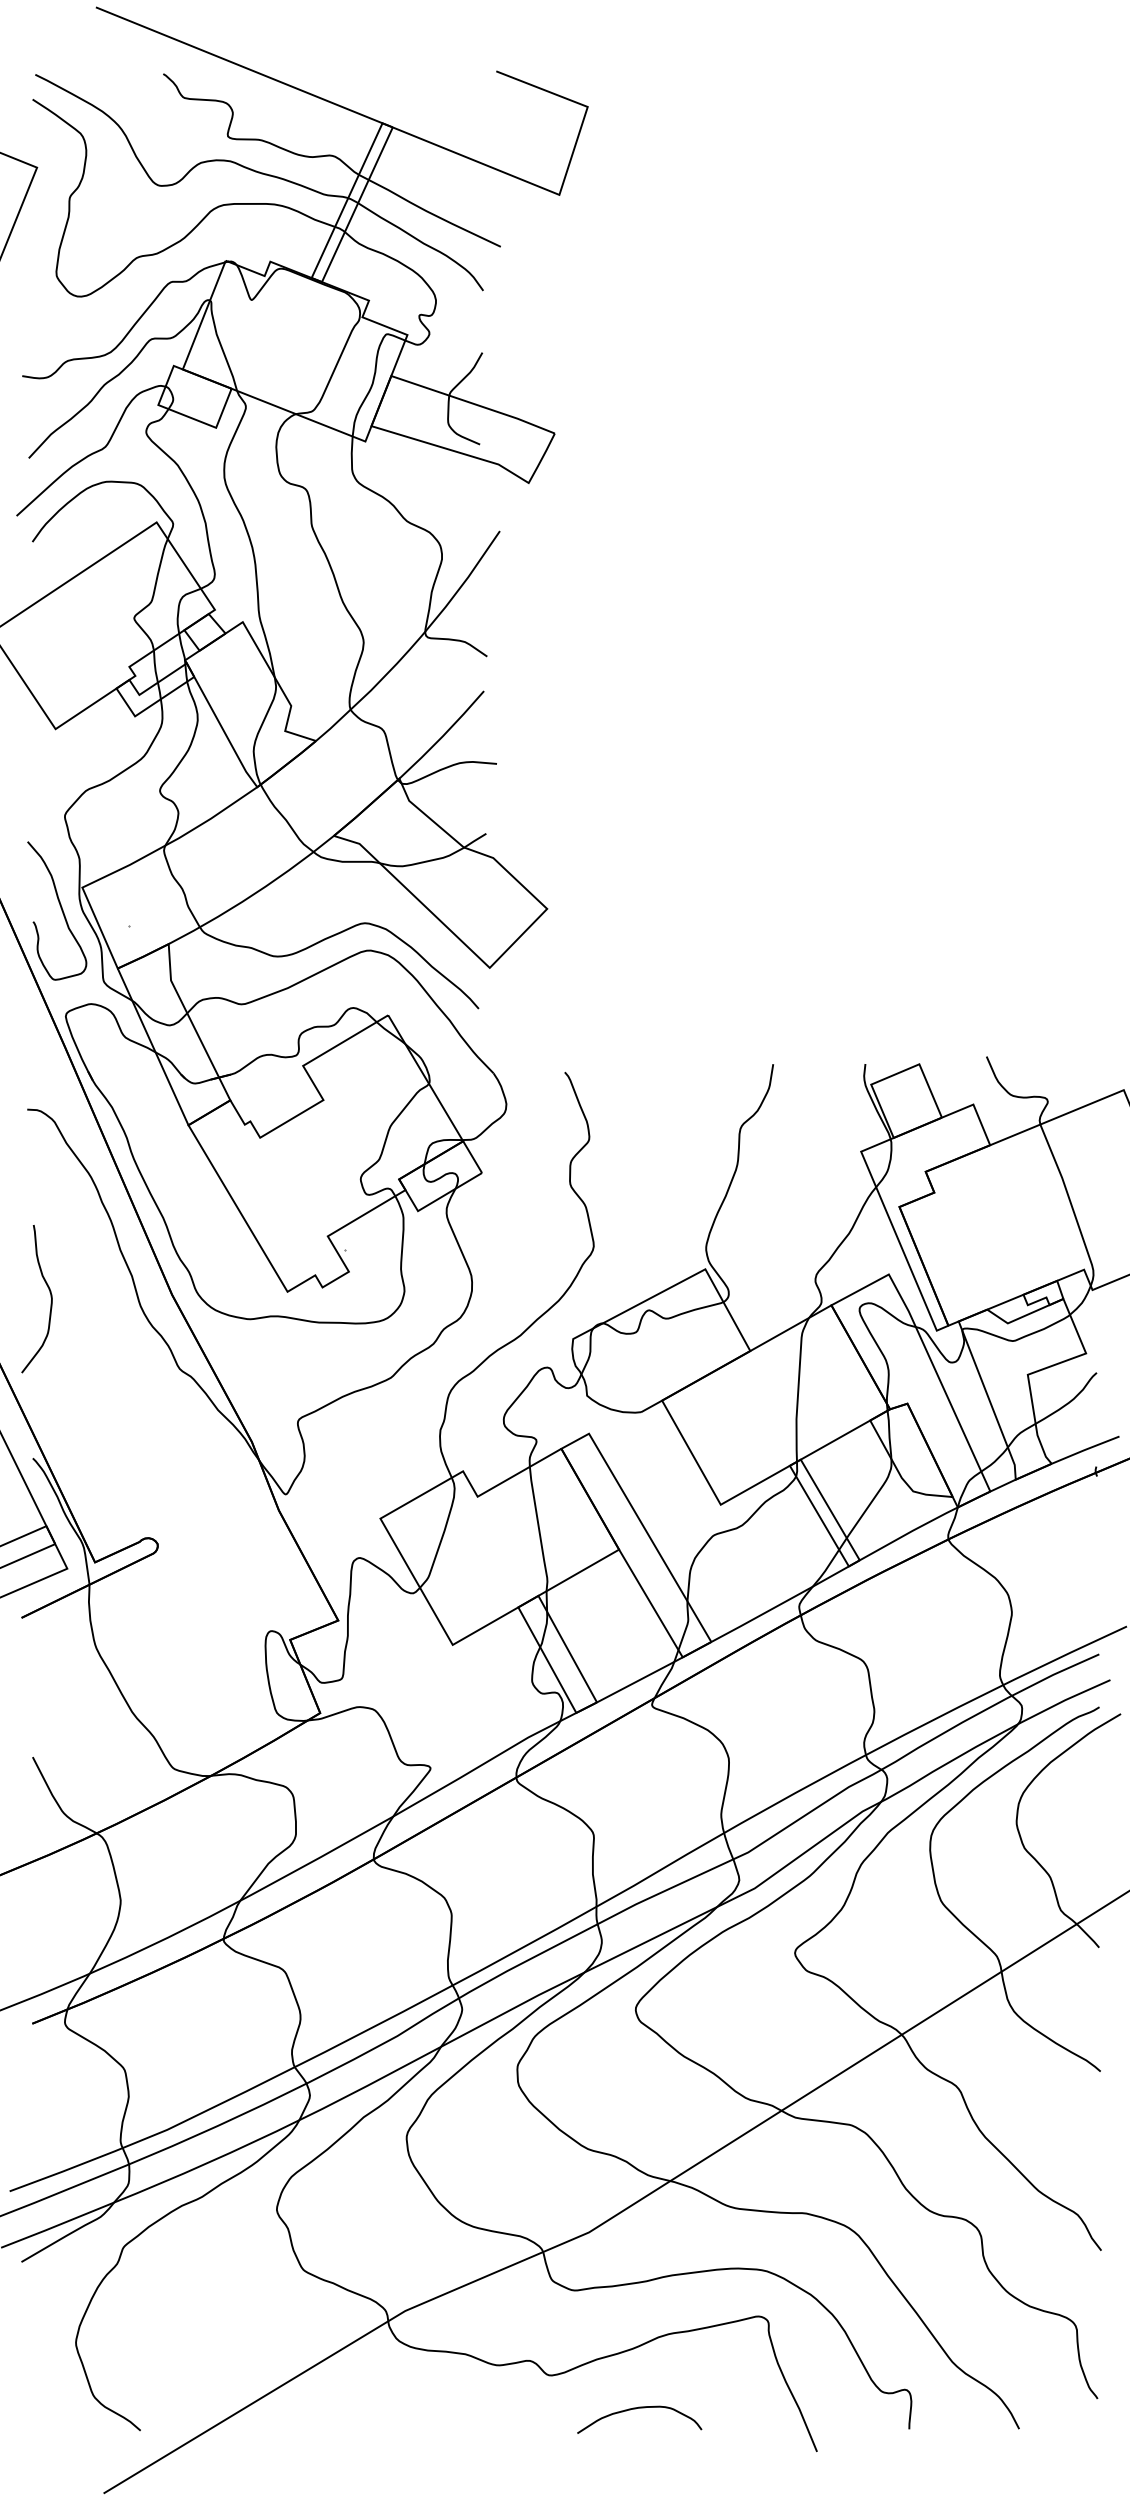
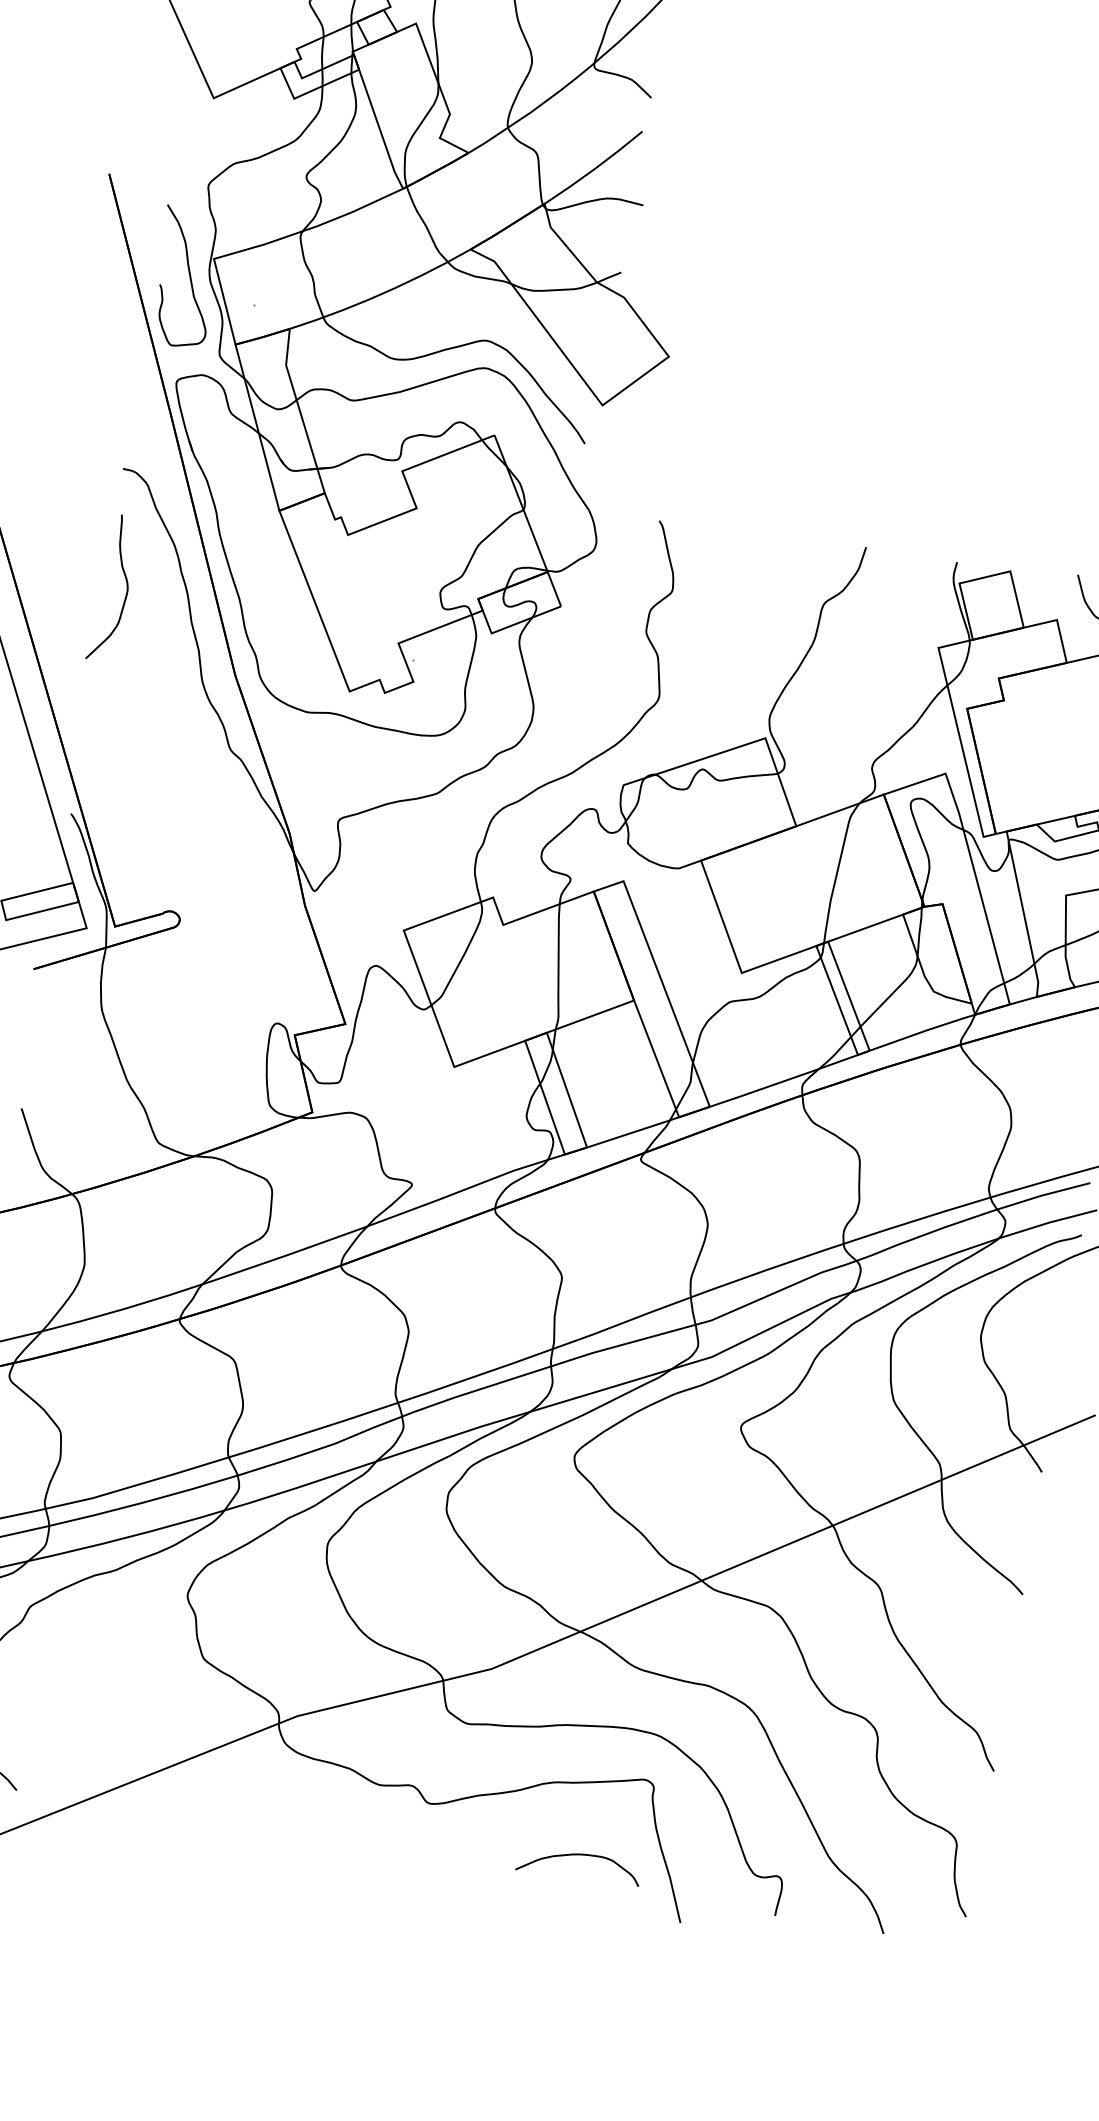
curve: (50, 1297) -> (126, 588), moved
curve: (636, 2409) -> (577, 1855), moved

